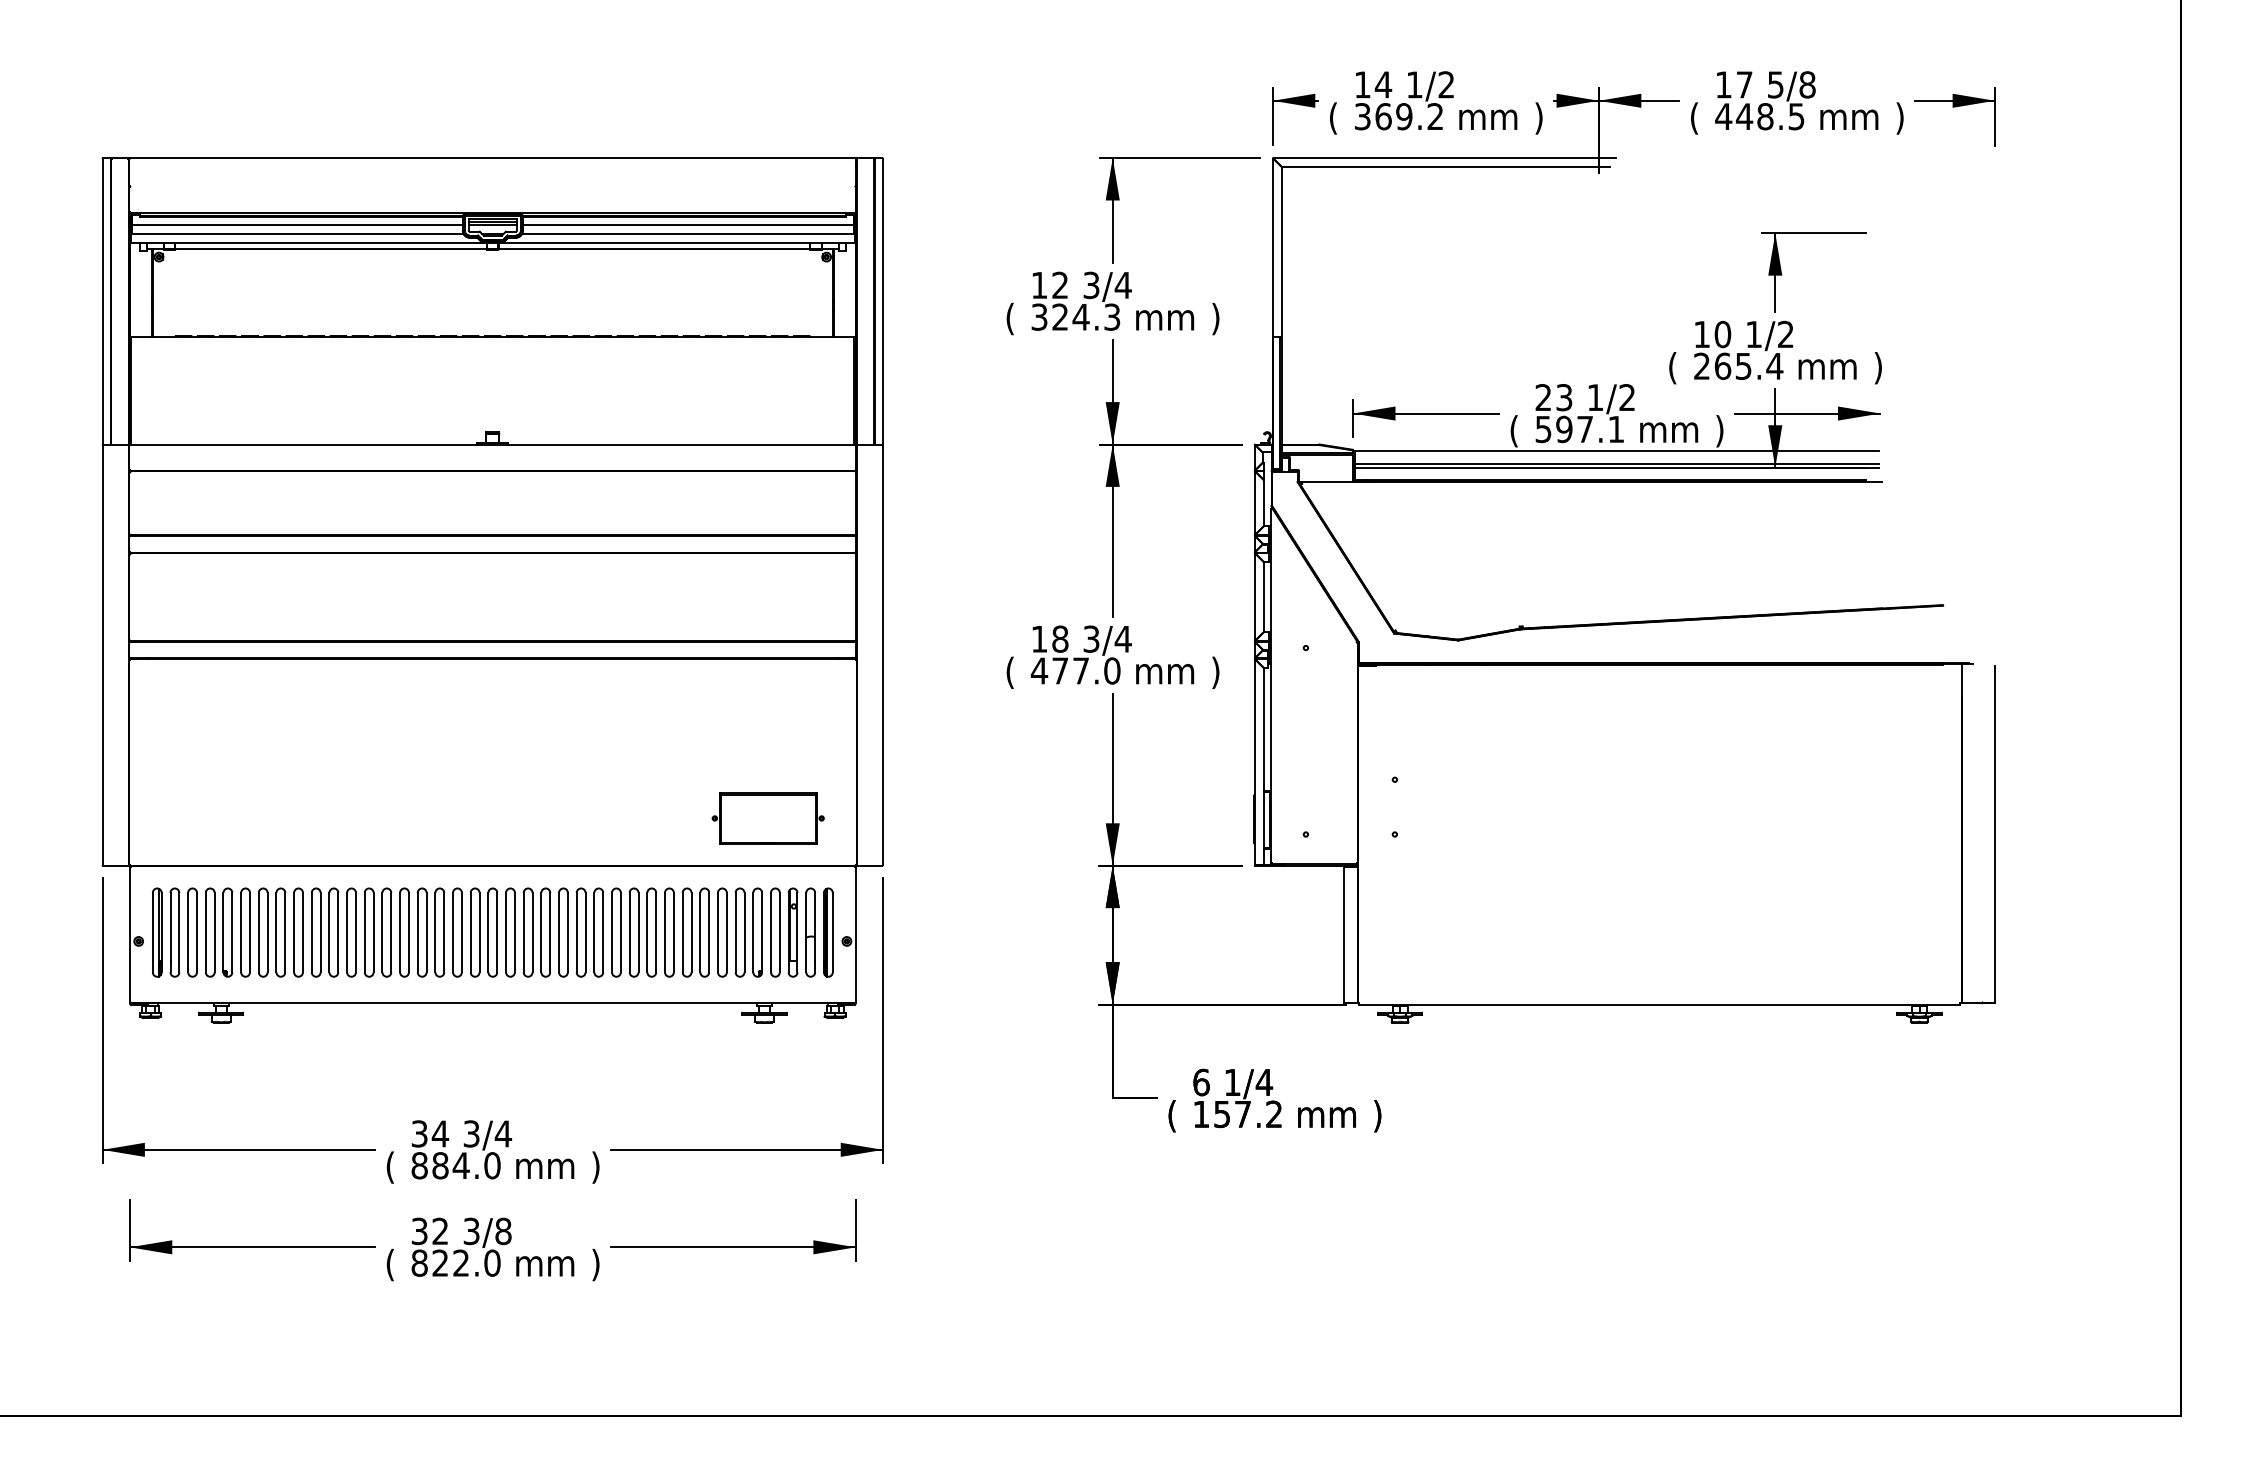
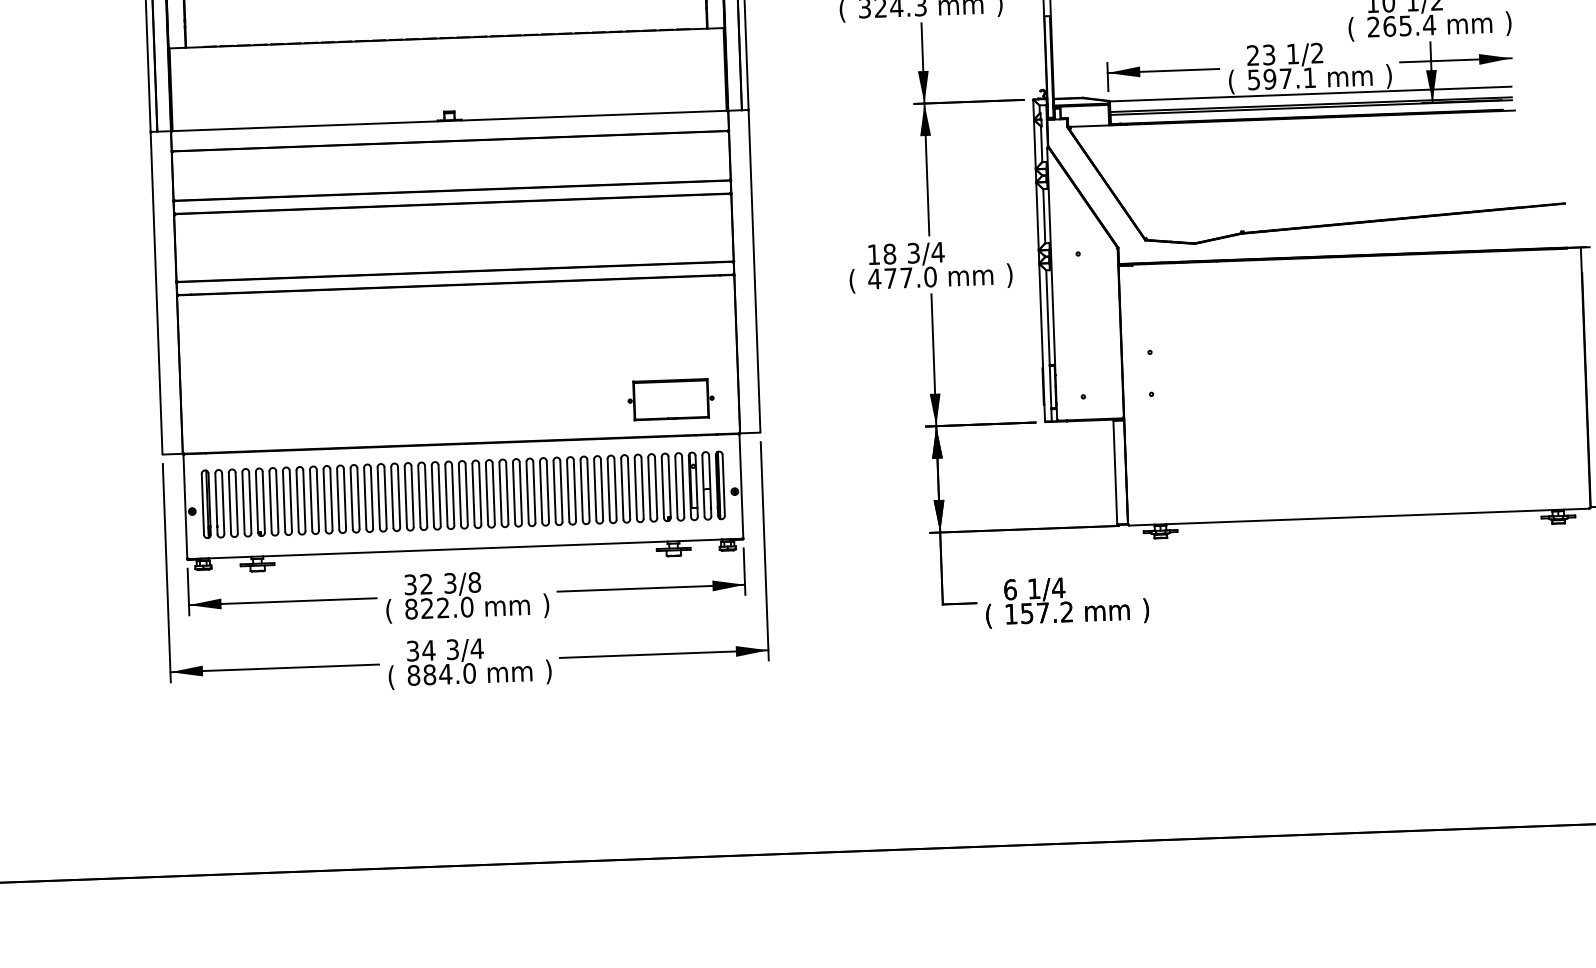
part: (492, 1240) -> (466, 589), moved

